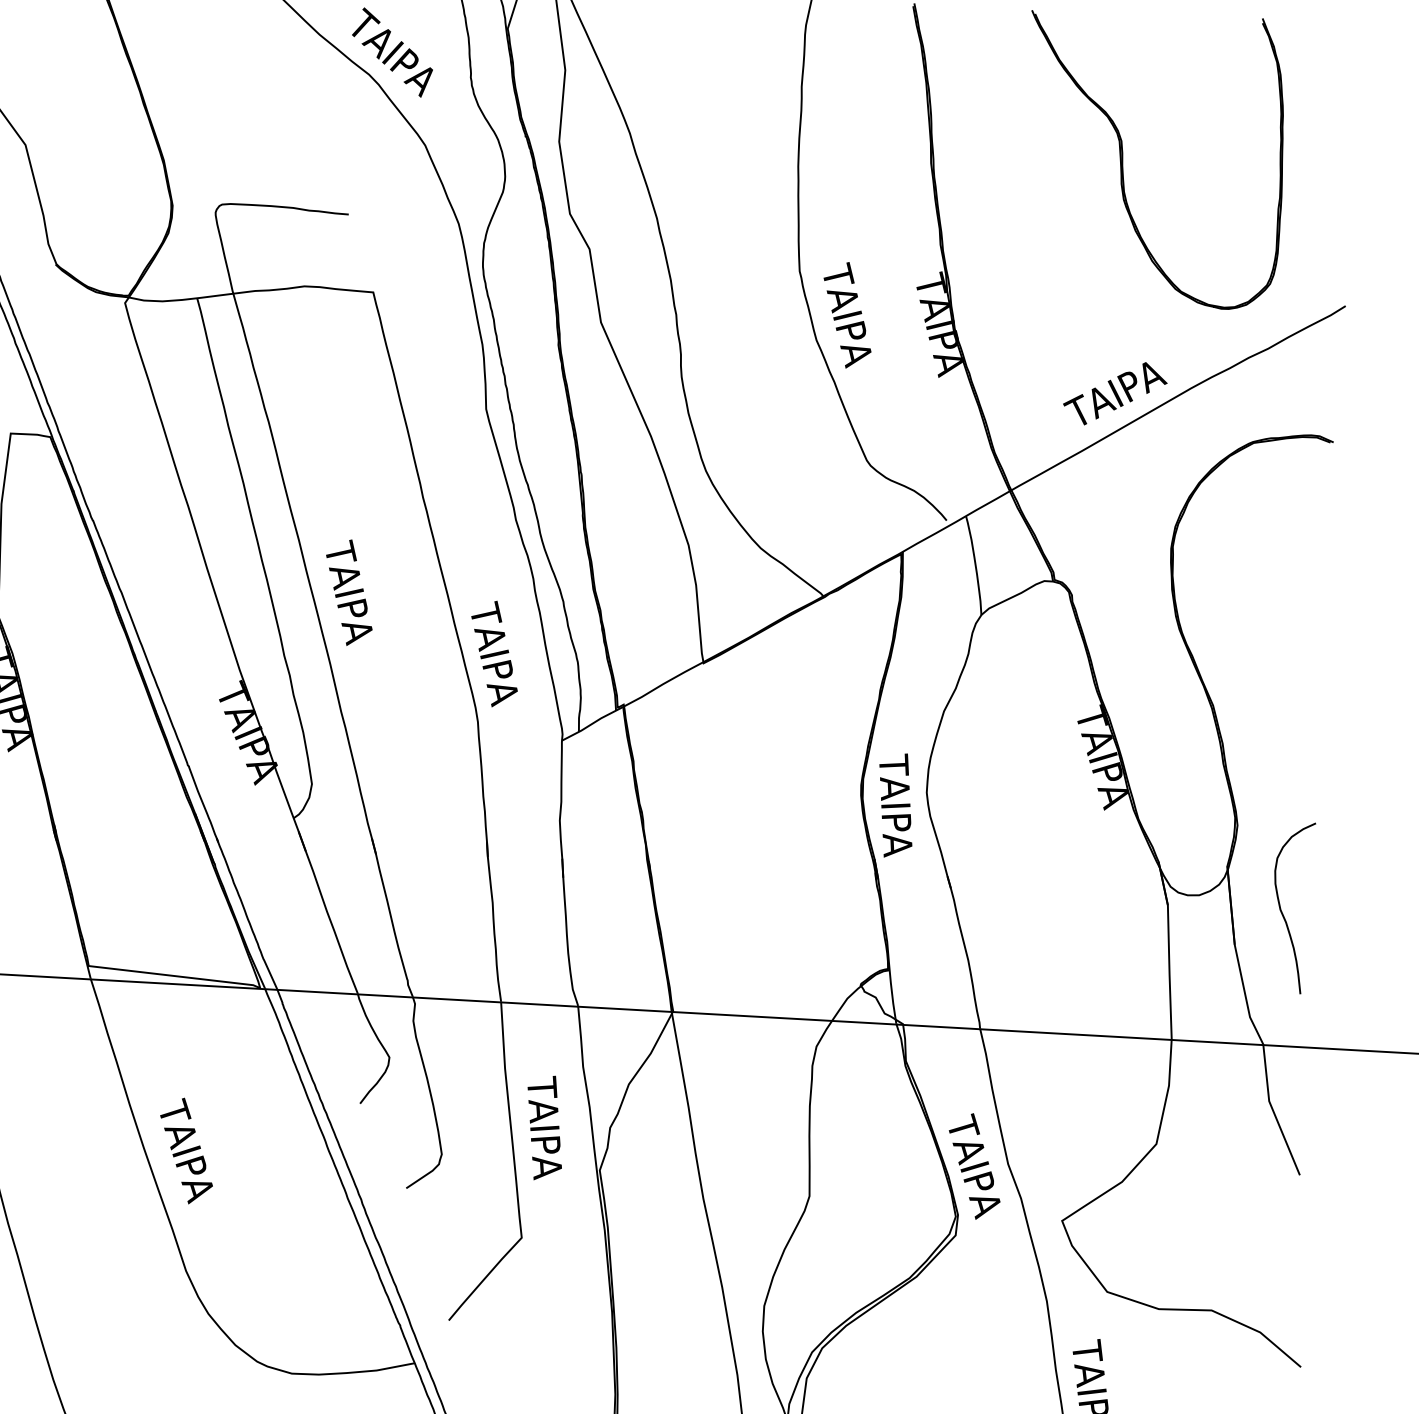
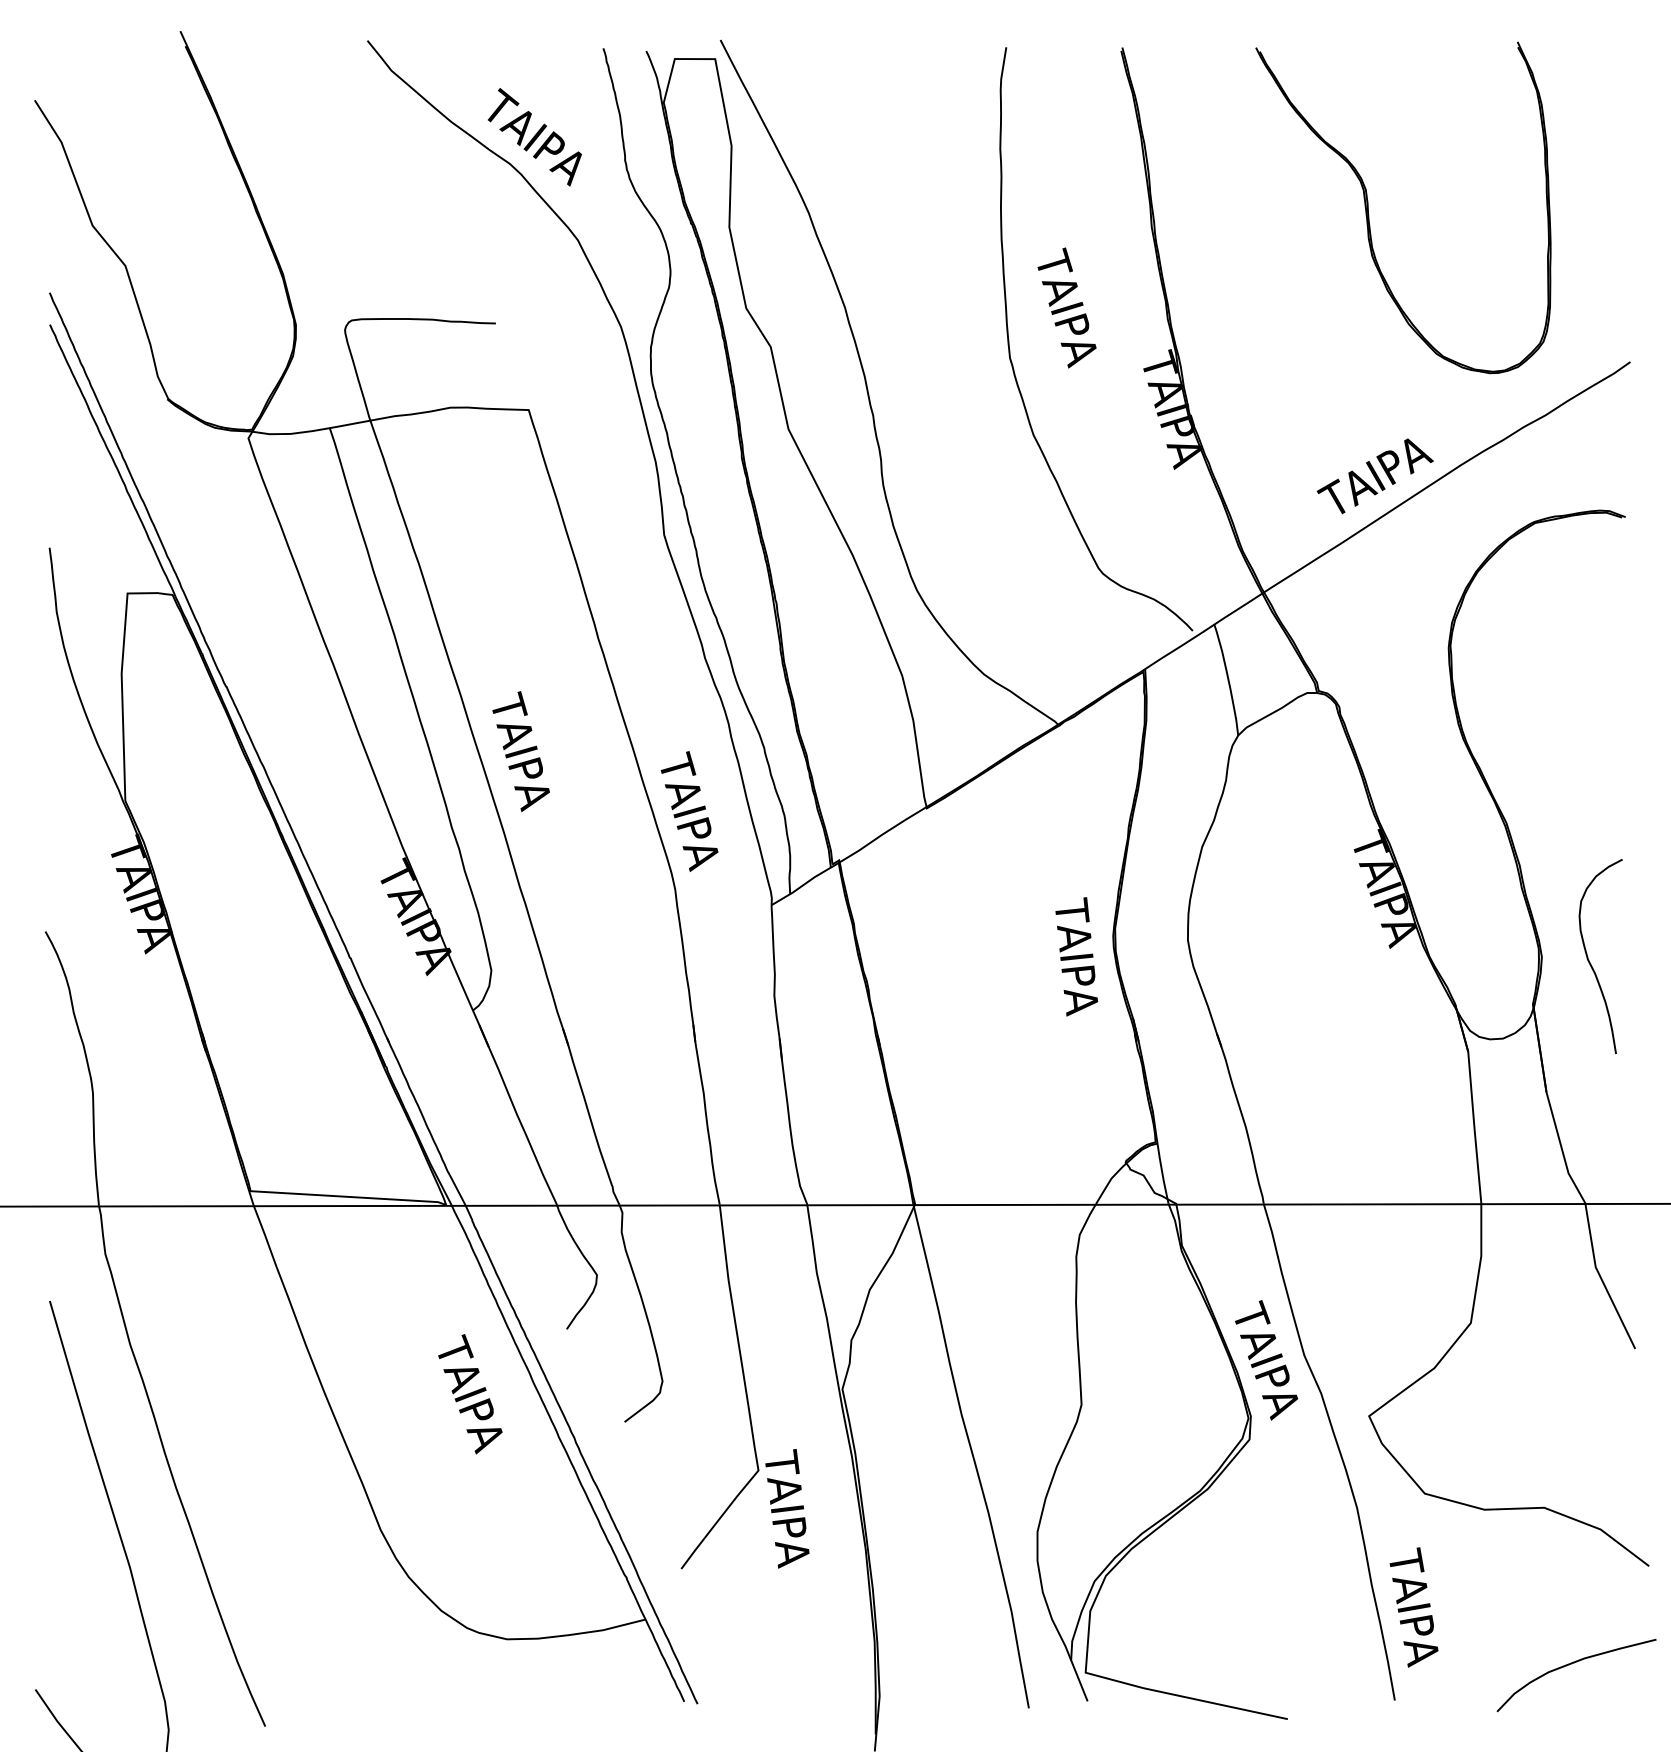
text: (847, 314) -> (1066, 307), moved
text: (895, 805) -> (1076, 956), moved
curve: (1282, 912) -> (1590, 962), moved
text: (544, 1127) -> (787, 1508), moved
text: (186, 1151) -> (470, 1394), moved

